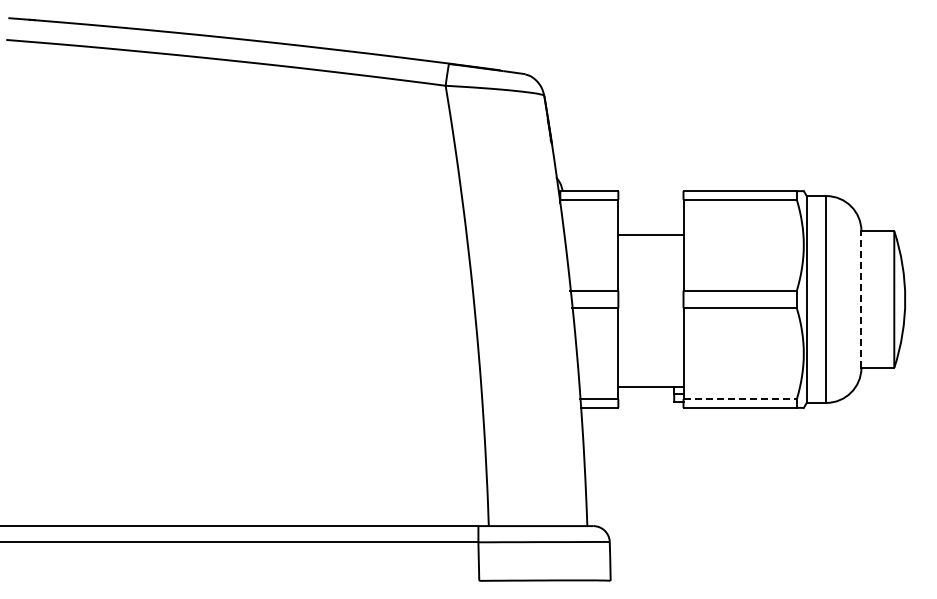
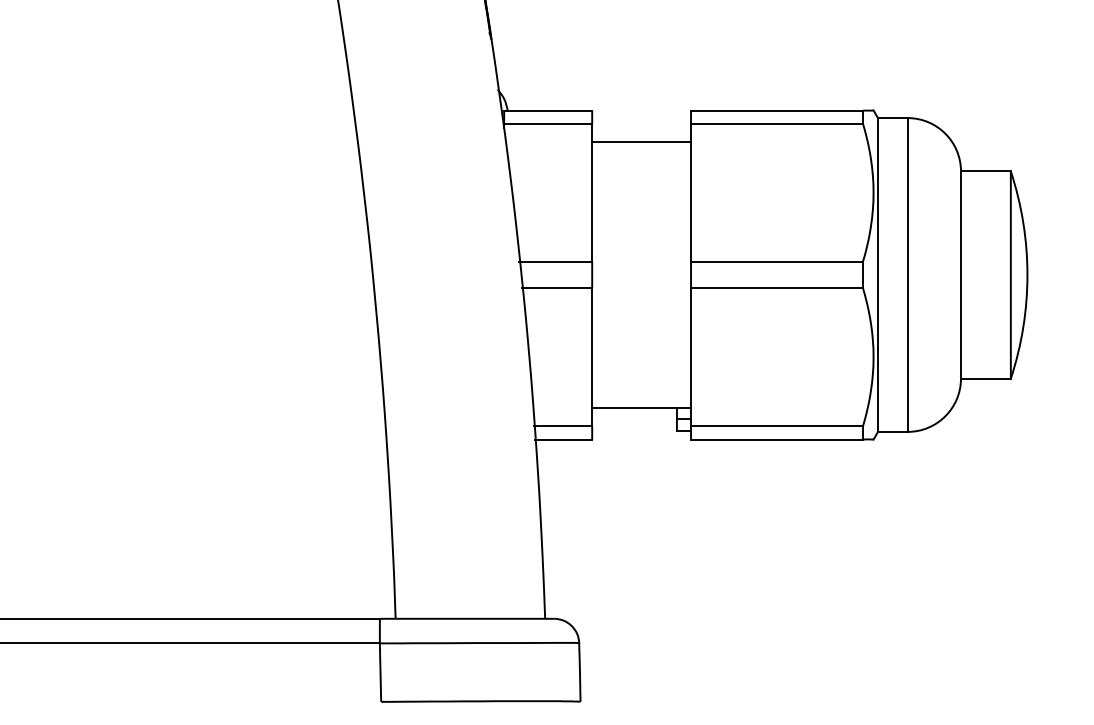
line: (650, 234) -> (640, 141), moved
line: (861, 299) -> (961, 275), dashed -> solid
line: (740, 399) -> (777, 426), dashed -> solid

